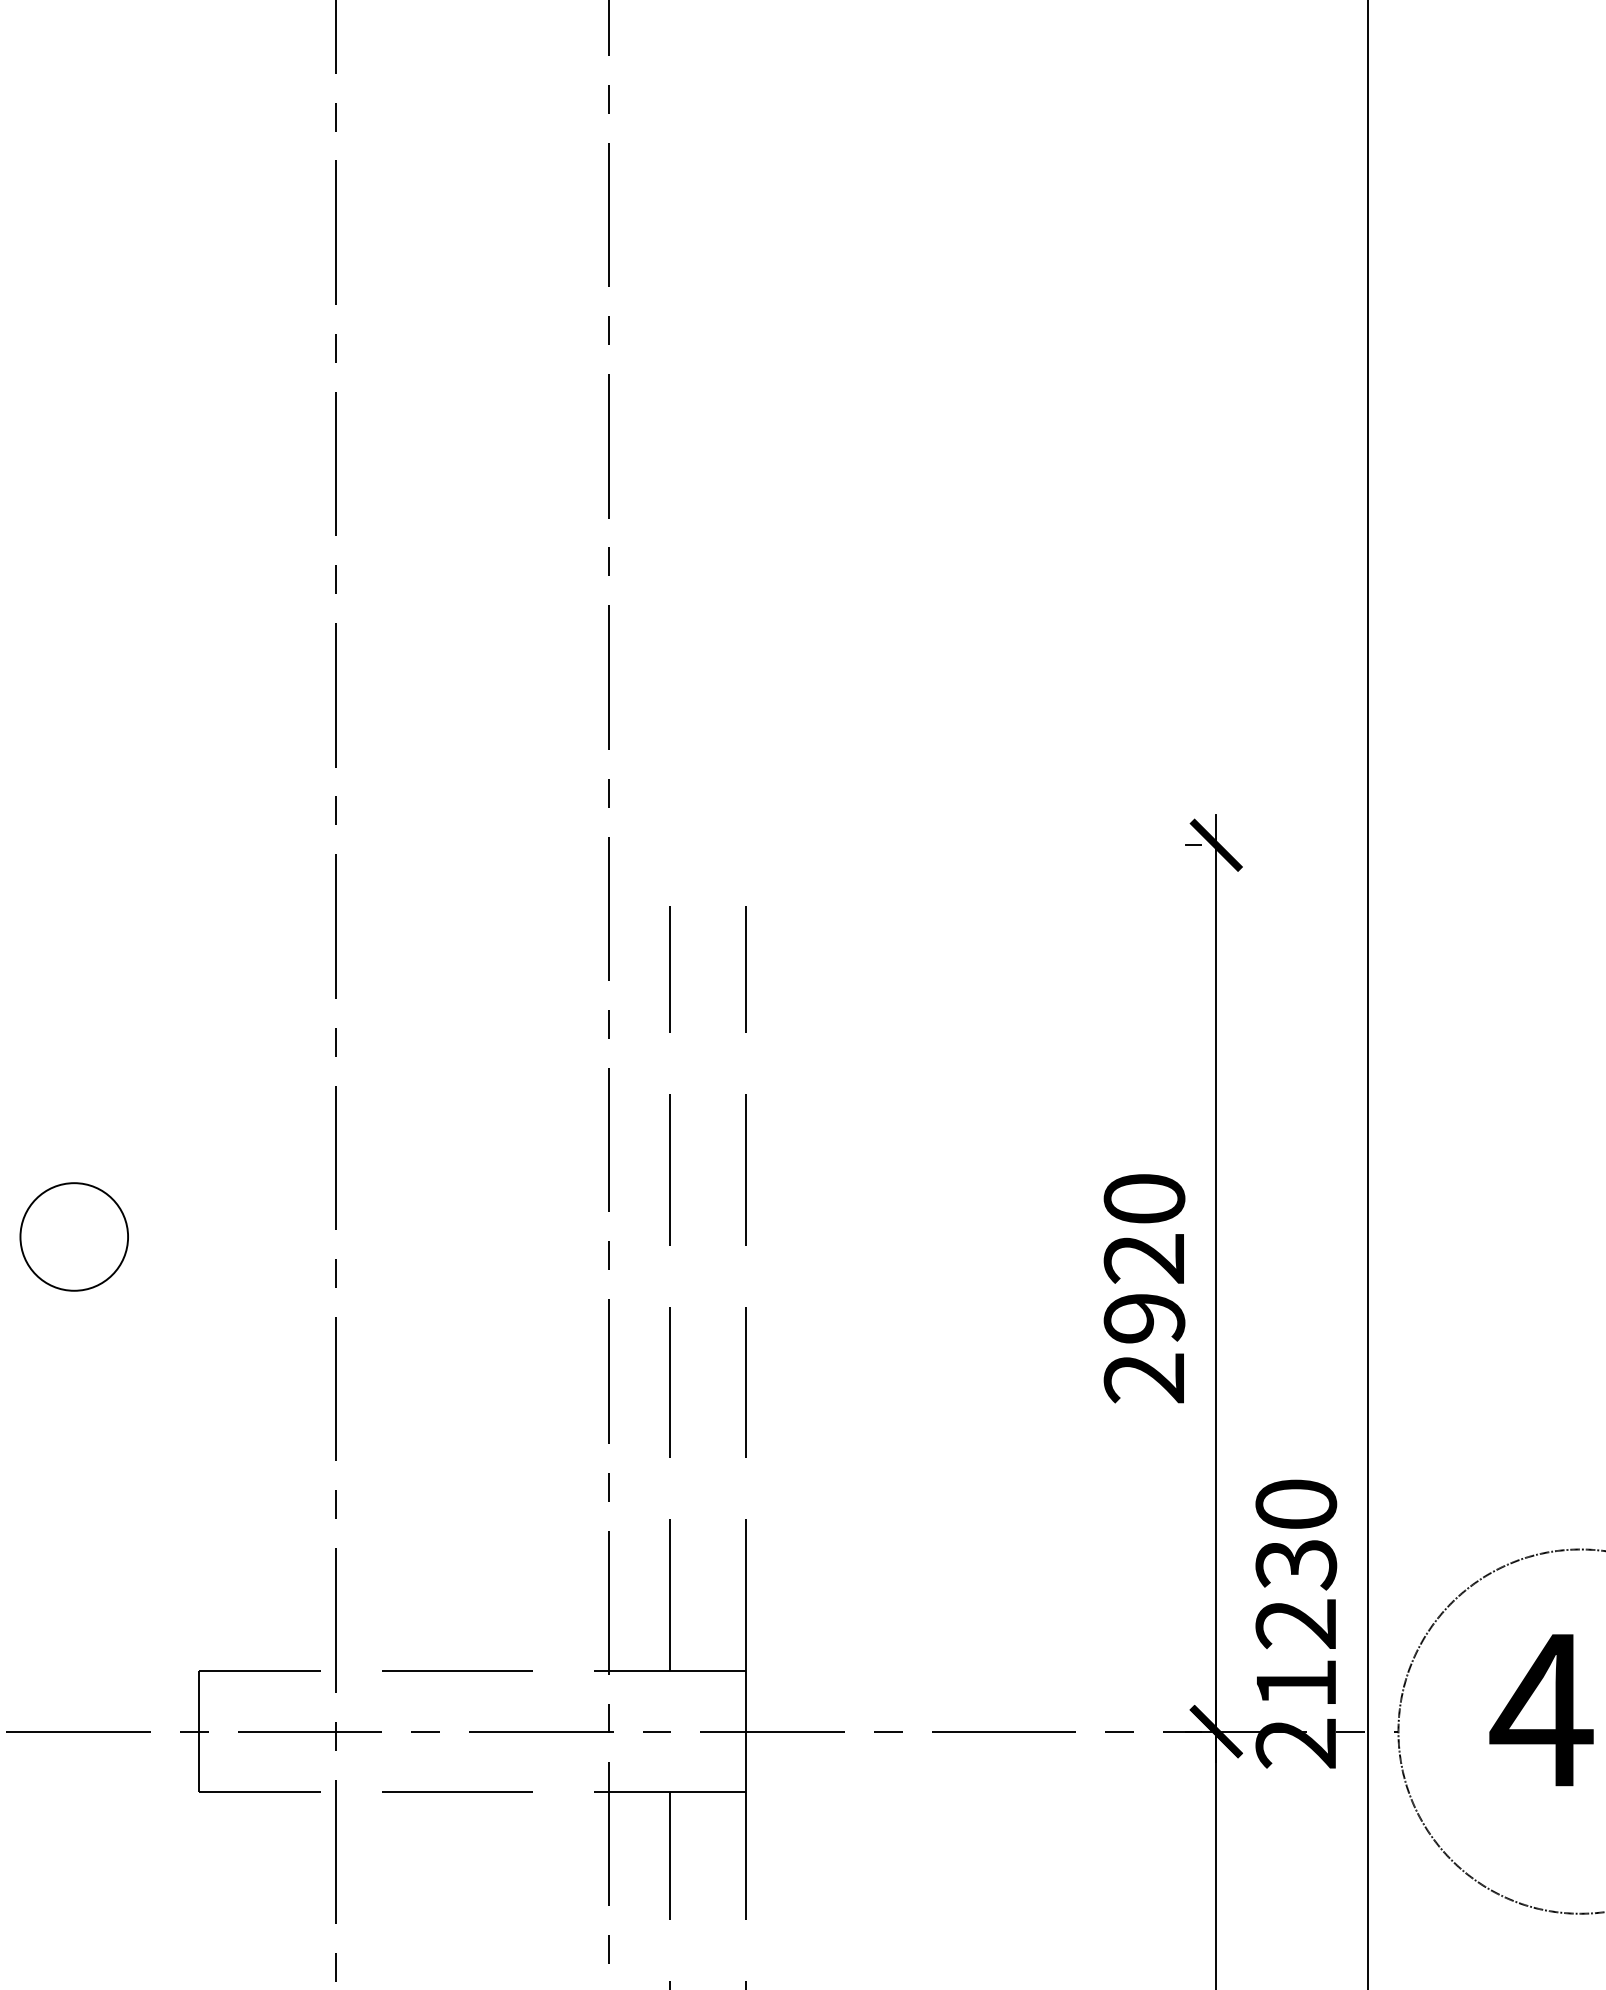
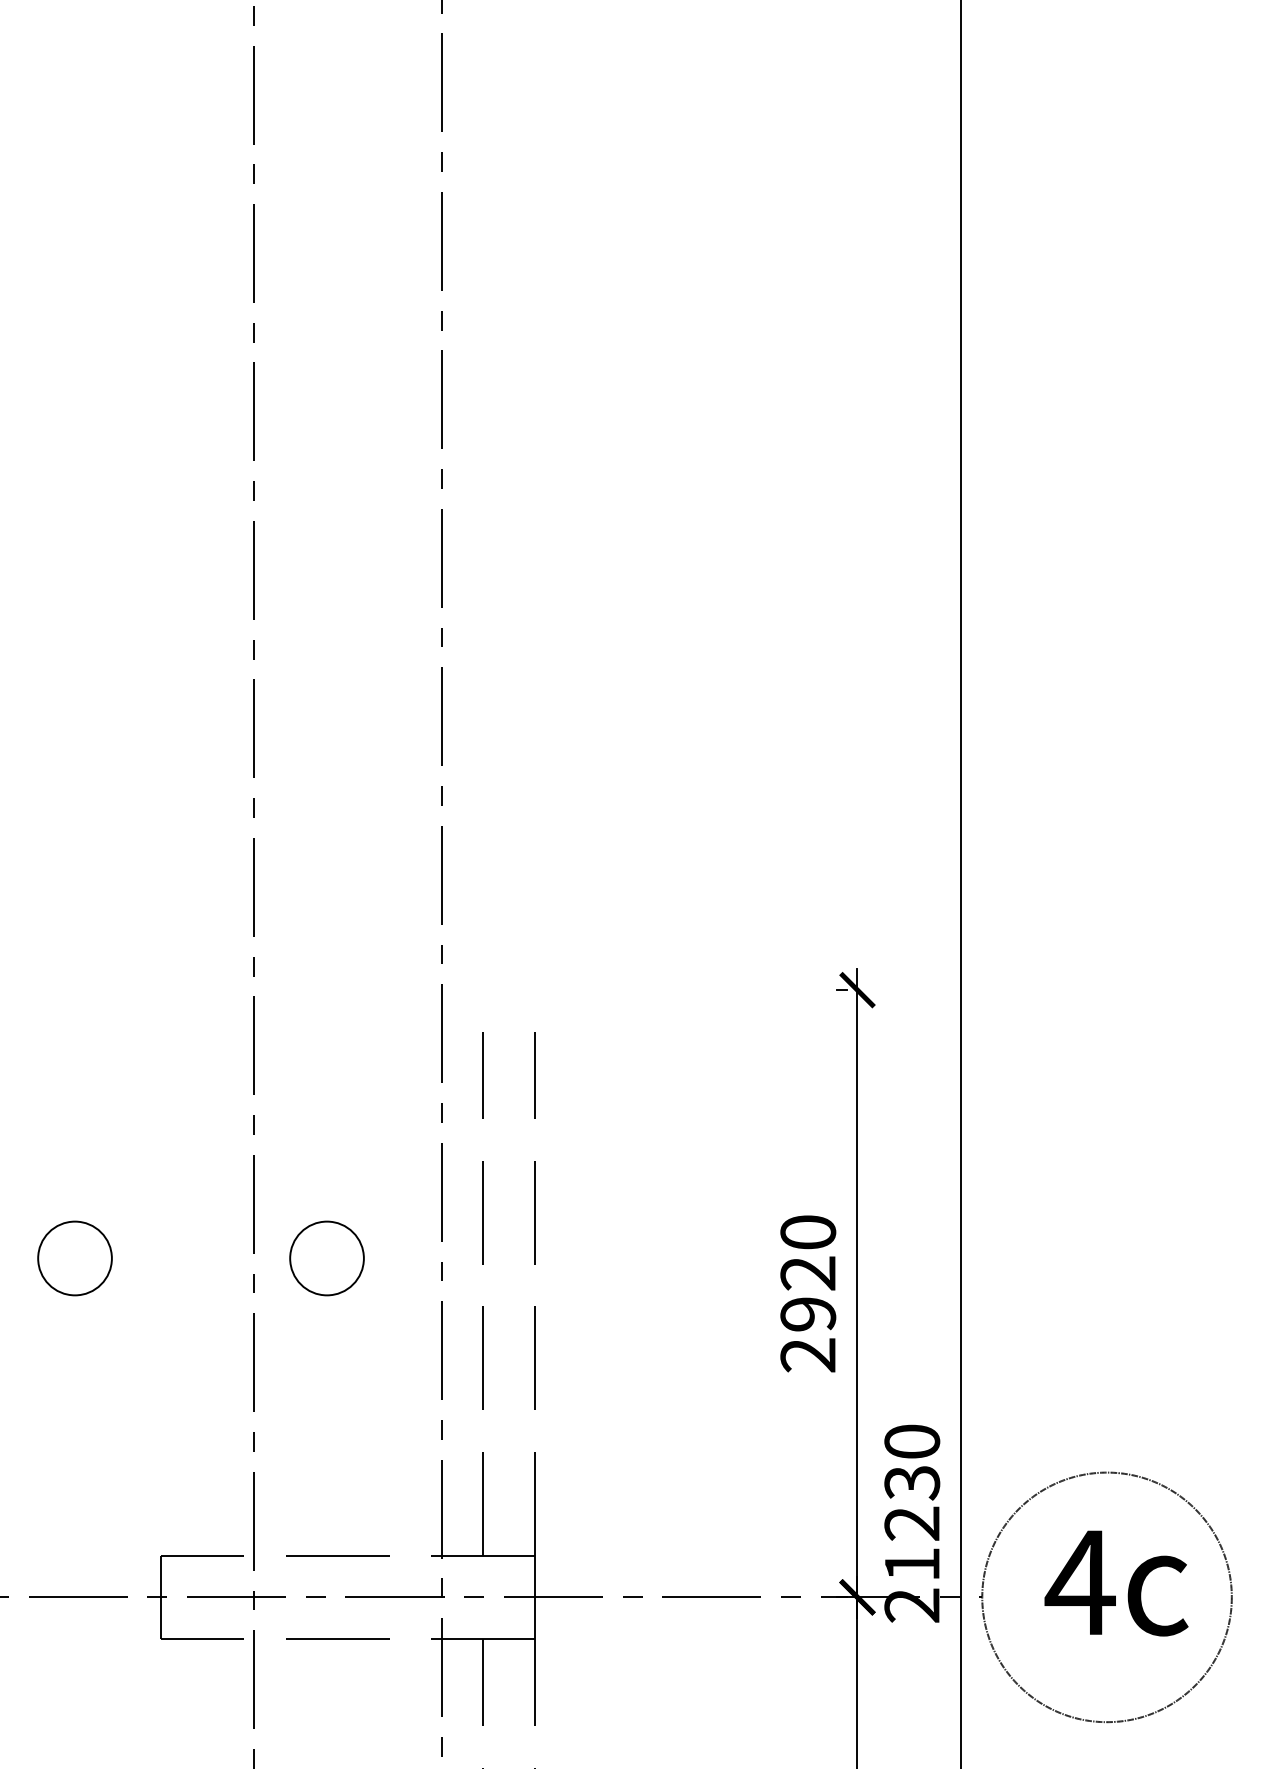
circle: (441, 1236) -> (326, 1258), added

